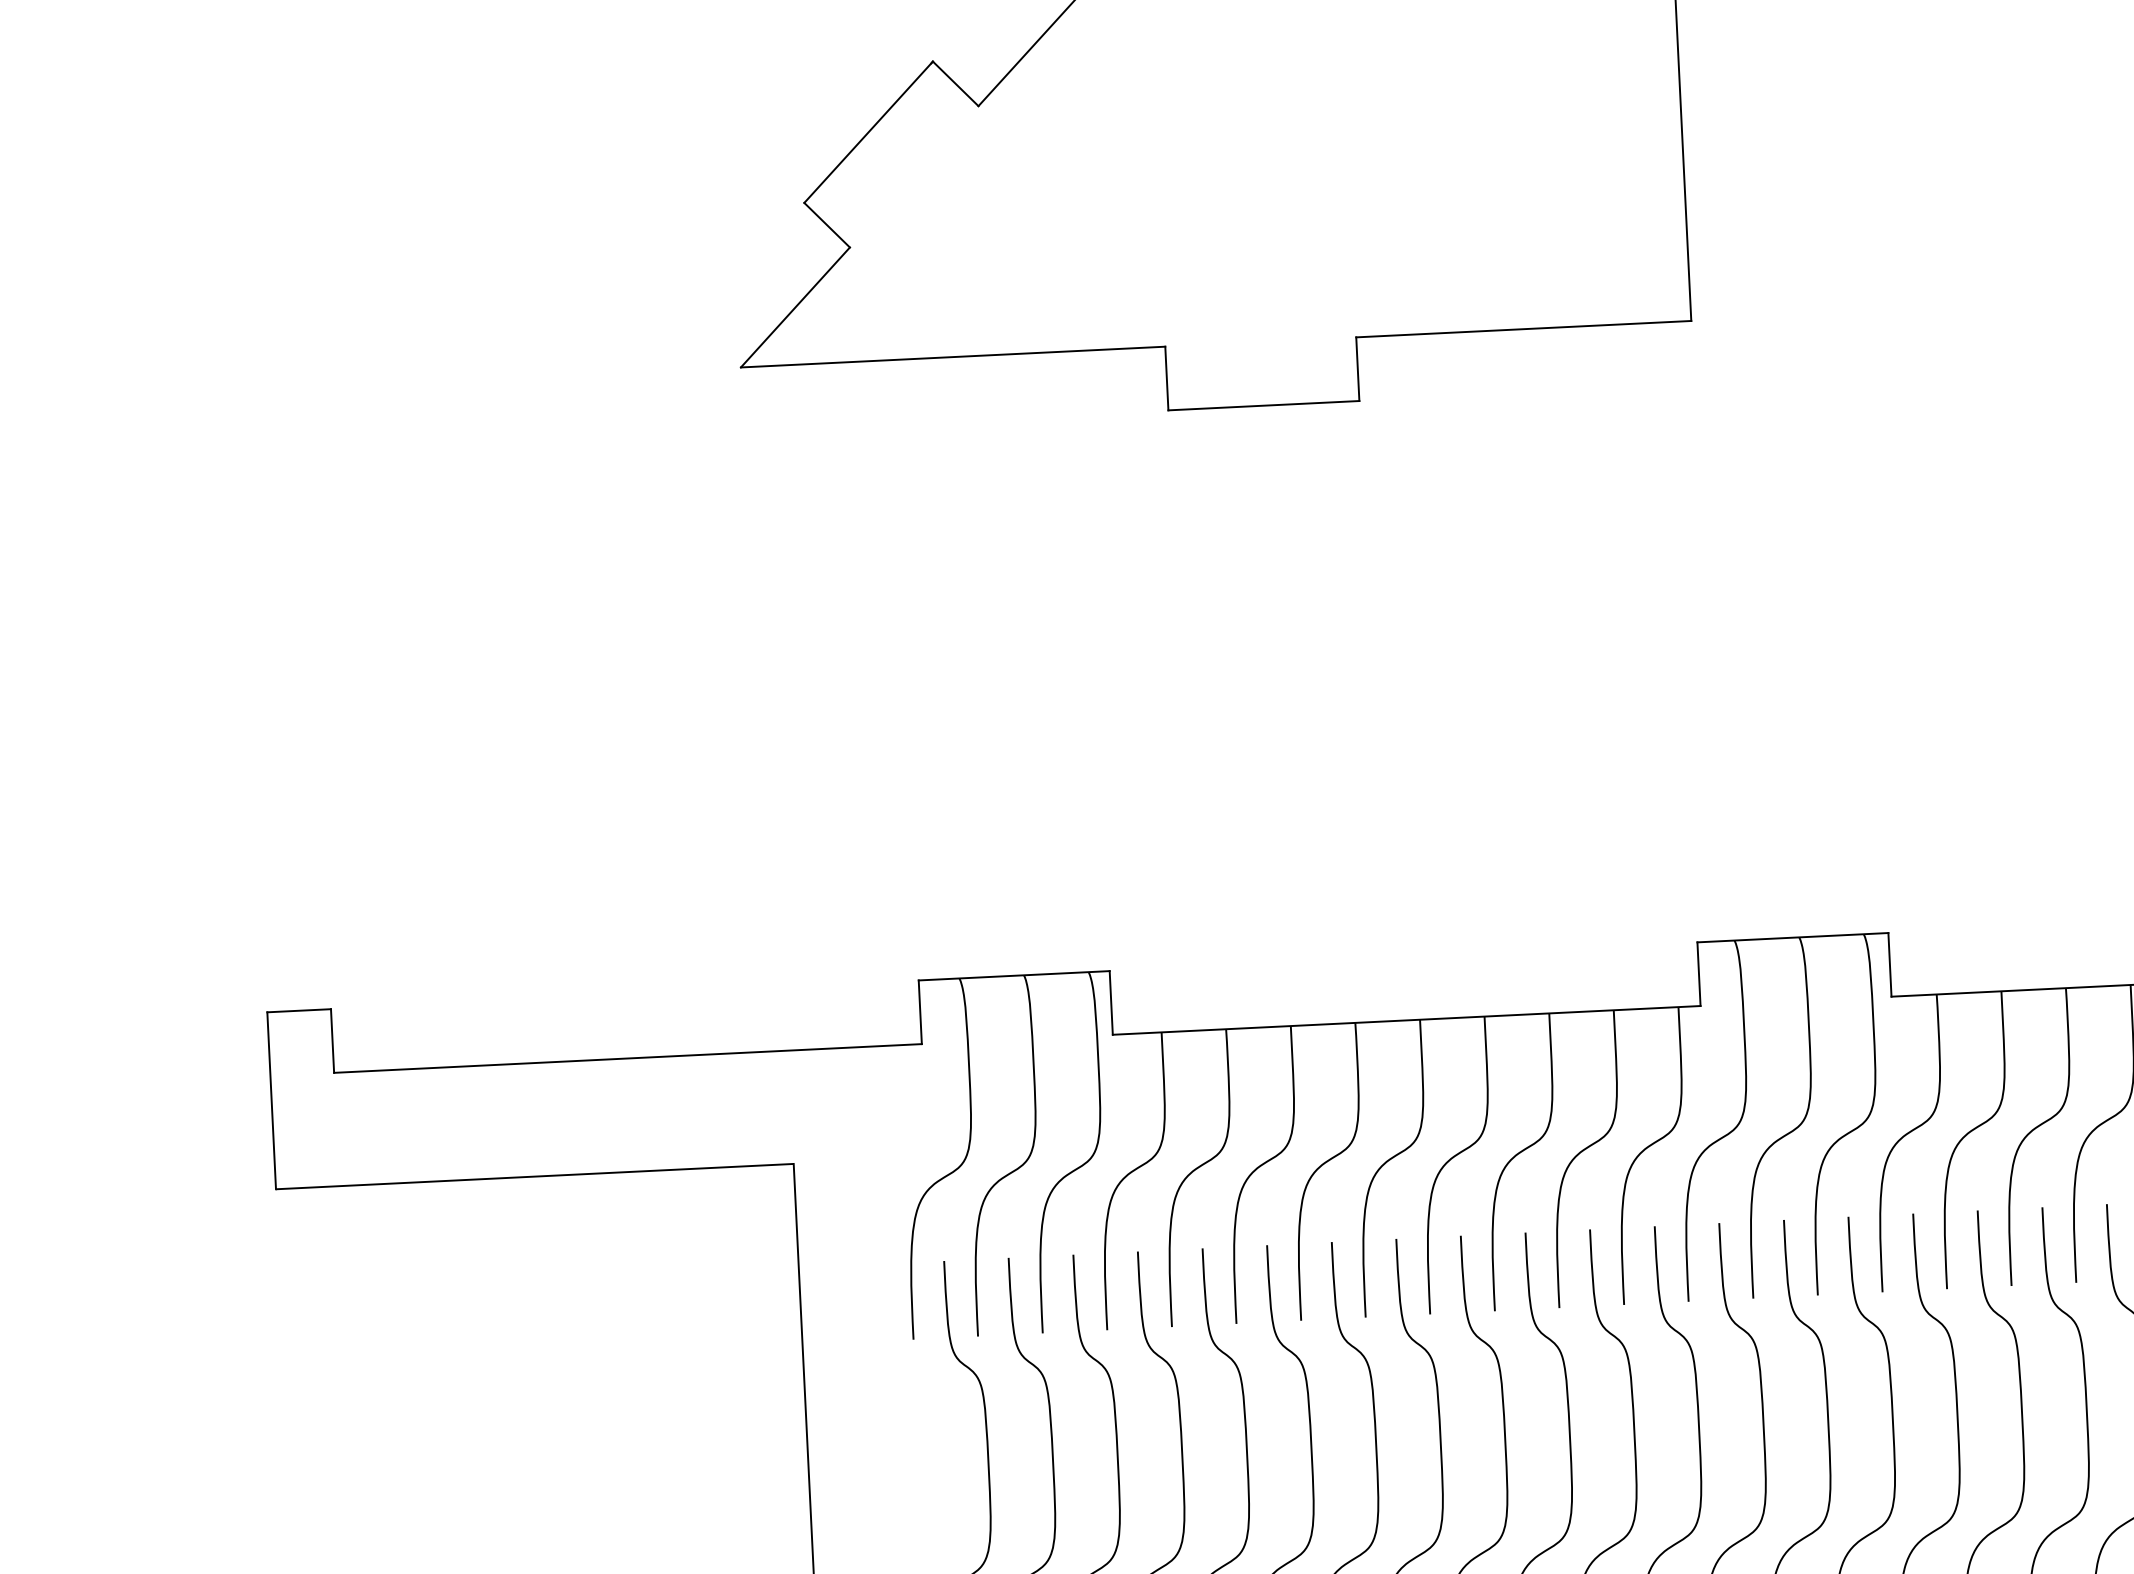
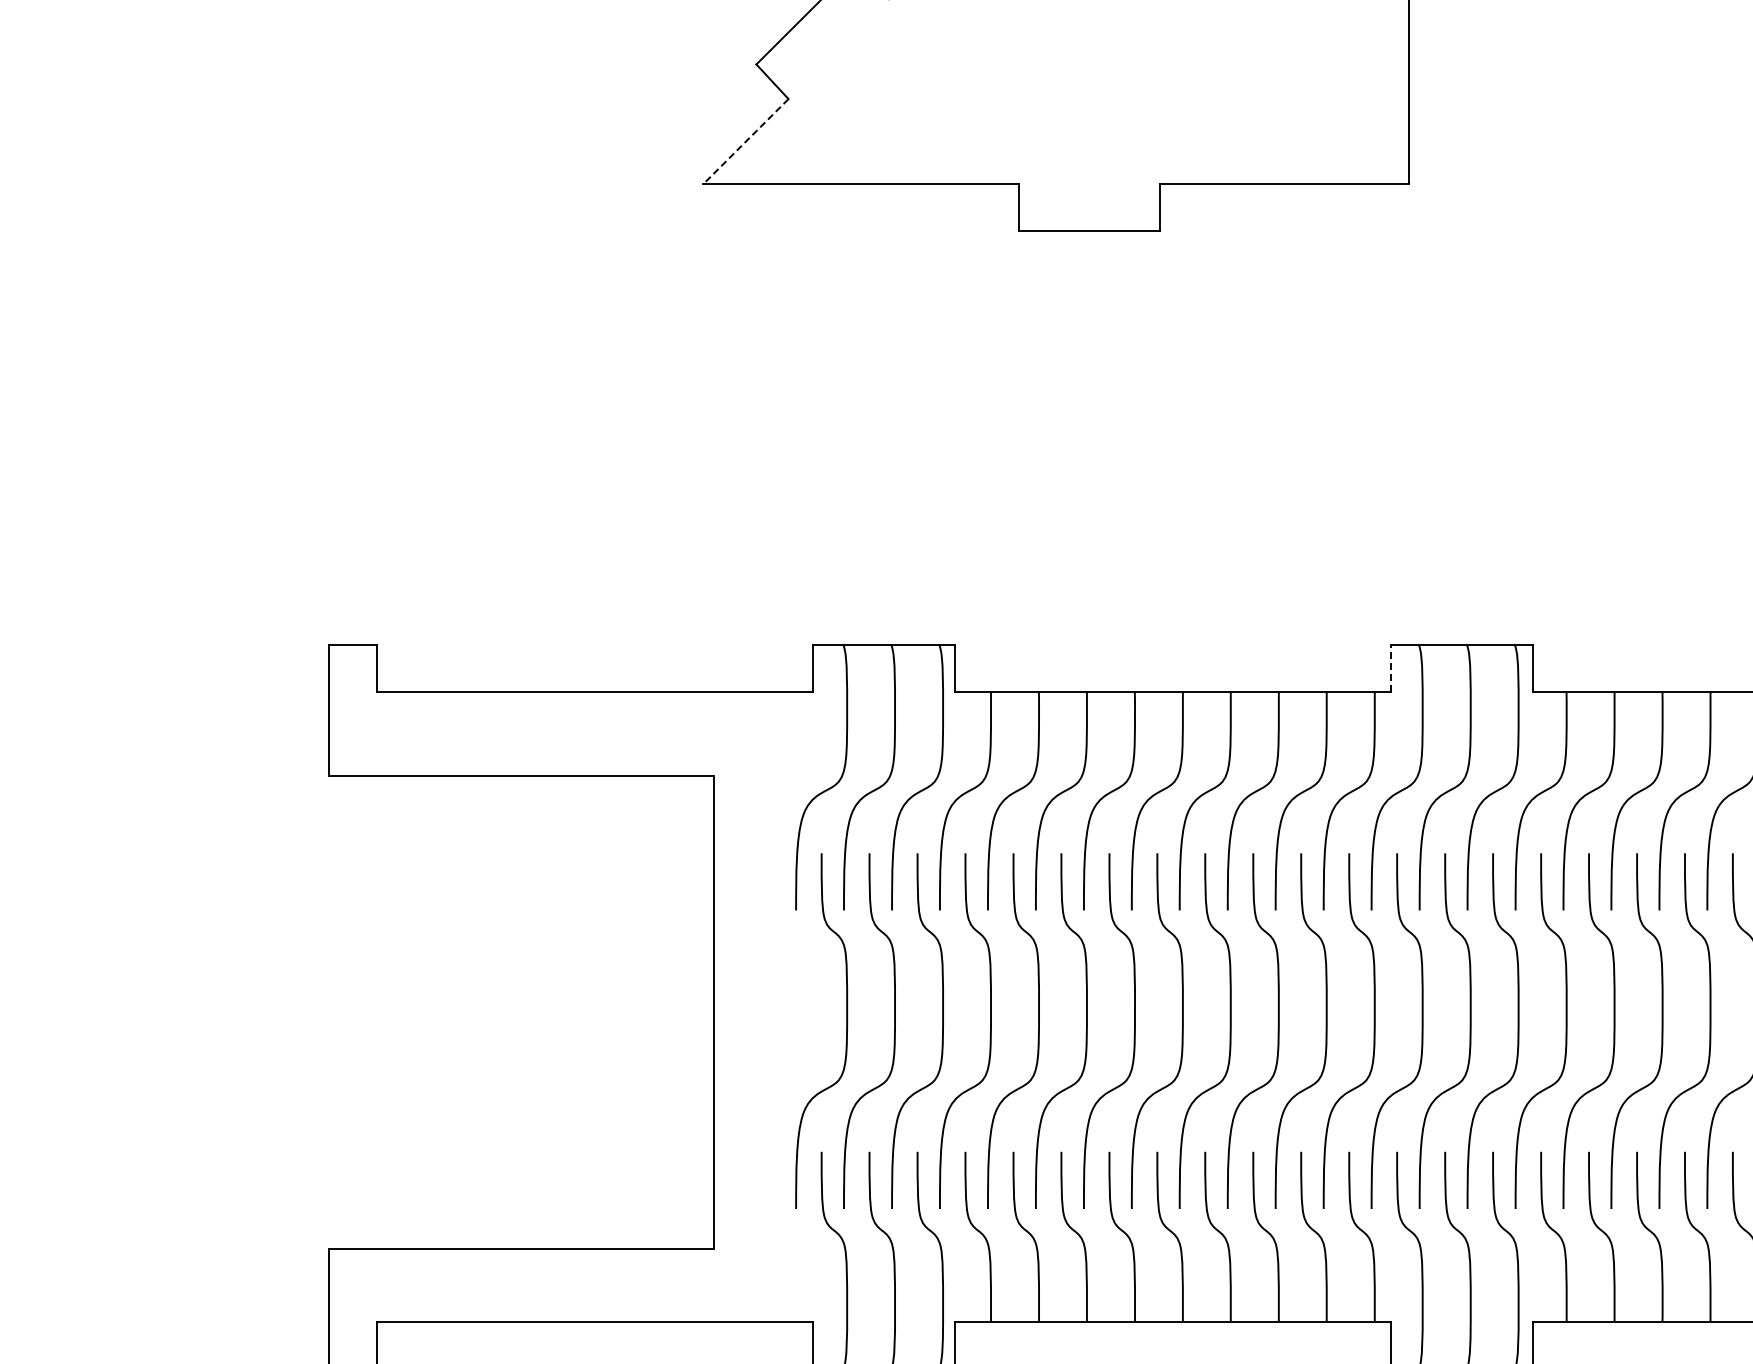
line: (794, 307) -> (745, 141), solid -> dashed
line: (1699, 974) -> (1391, 668), solid -> dashed

